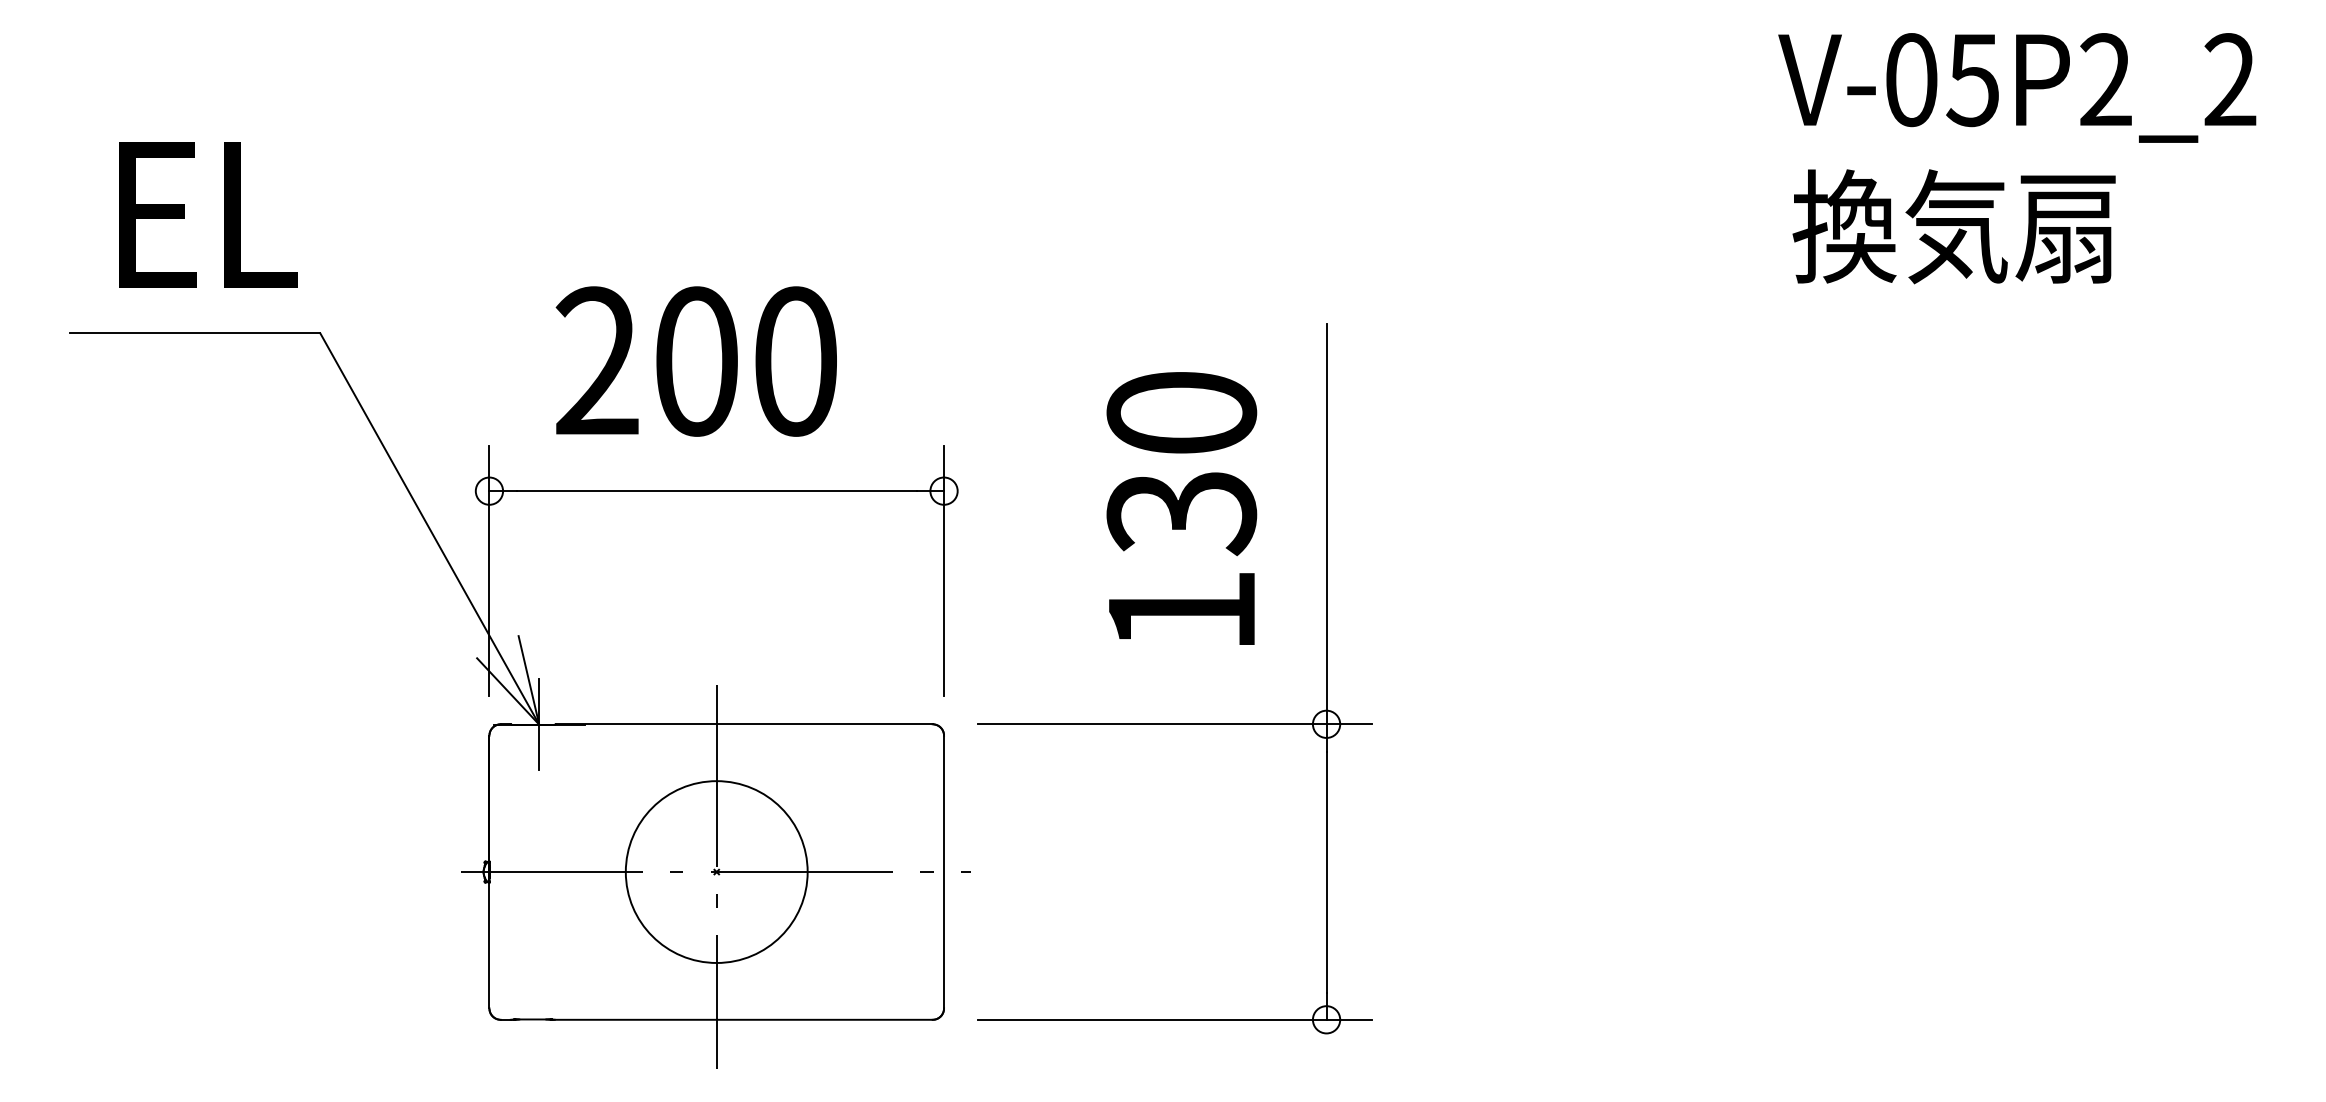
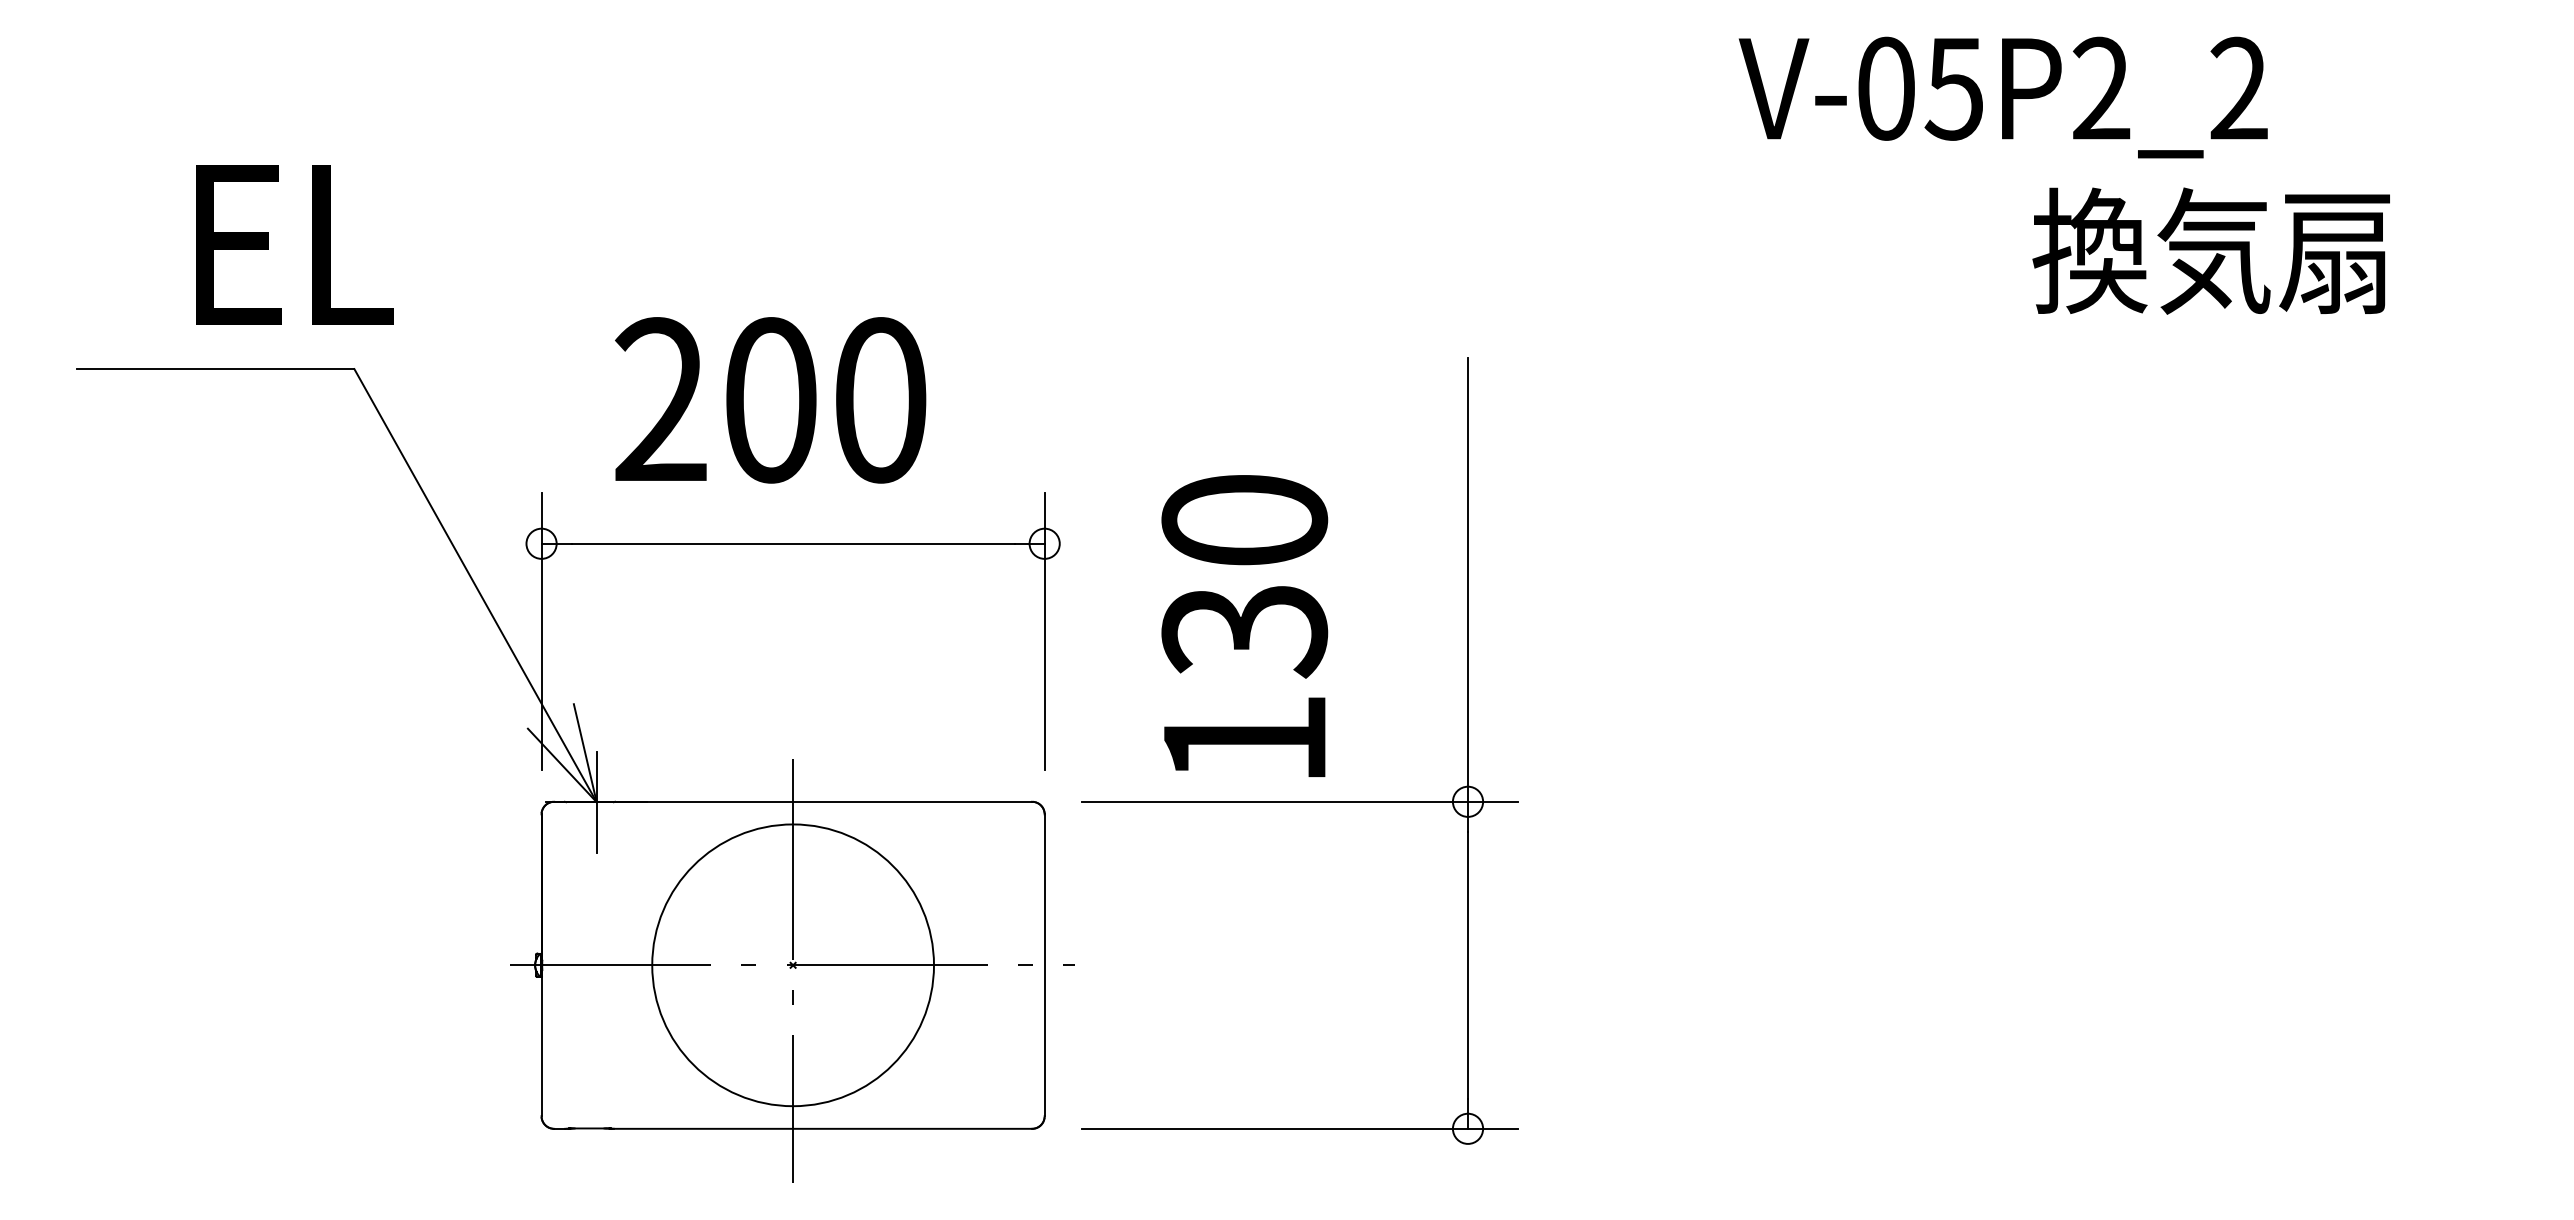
text: (2017, 87) -> (2003, 97), moved
text: (208, 214) -> (294, 244), moved
text: (1953, 226) -> (2210, 250), moved
text: (1181, 508) -> (1244, 626), moved
circle: (716, 871) -> (792, 964), size x1.4

